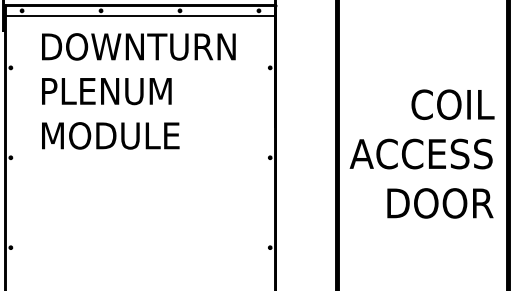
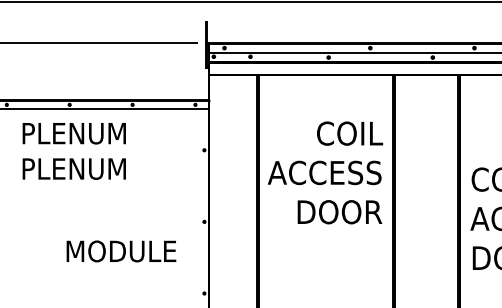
text: (139, 46) -> (100, 133), DOWNTURN -> PLENUM
text: (110, 135) -> (121, 251), moved
text: (422, 153) -> (325, 172), moved

